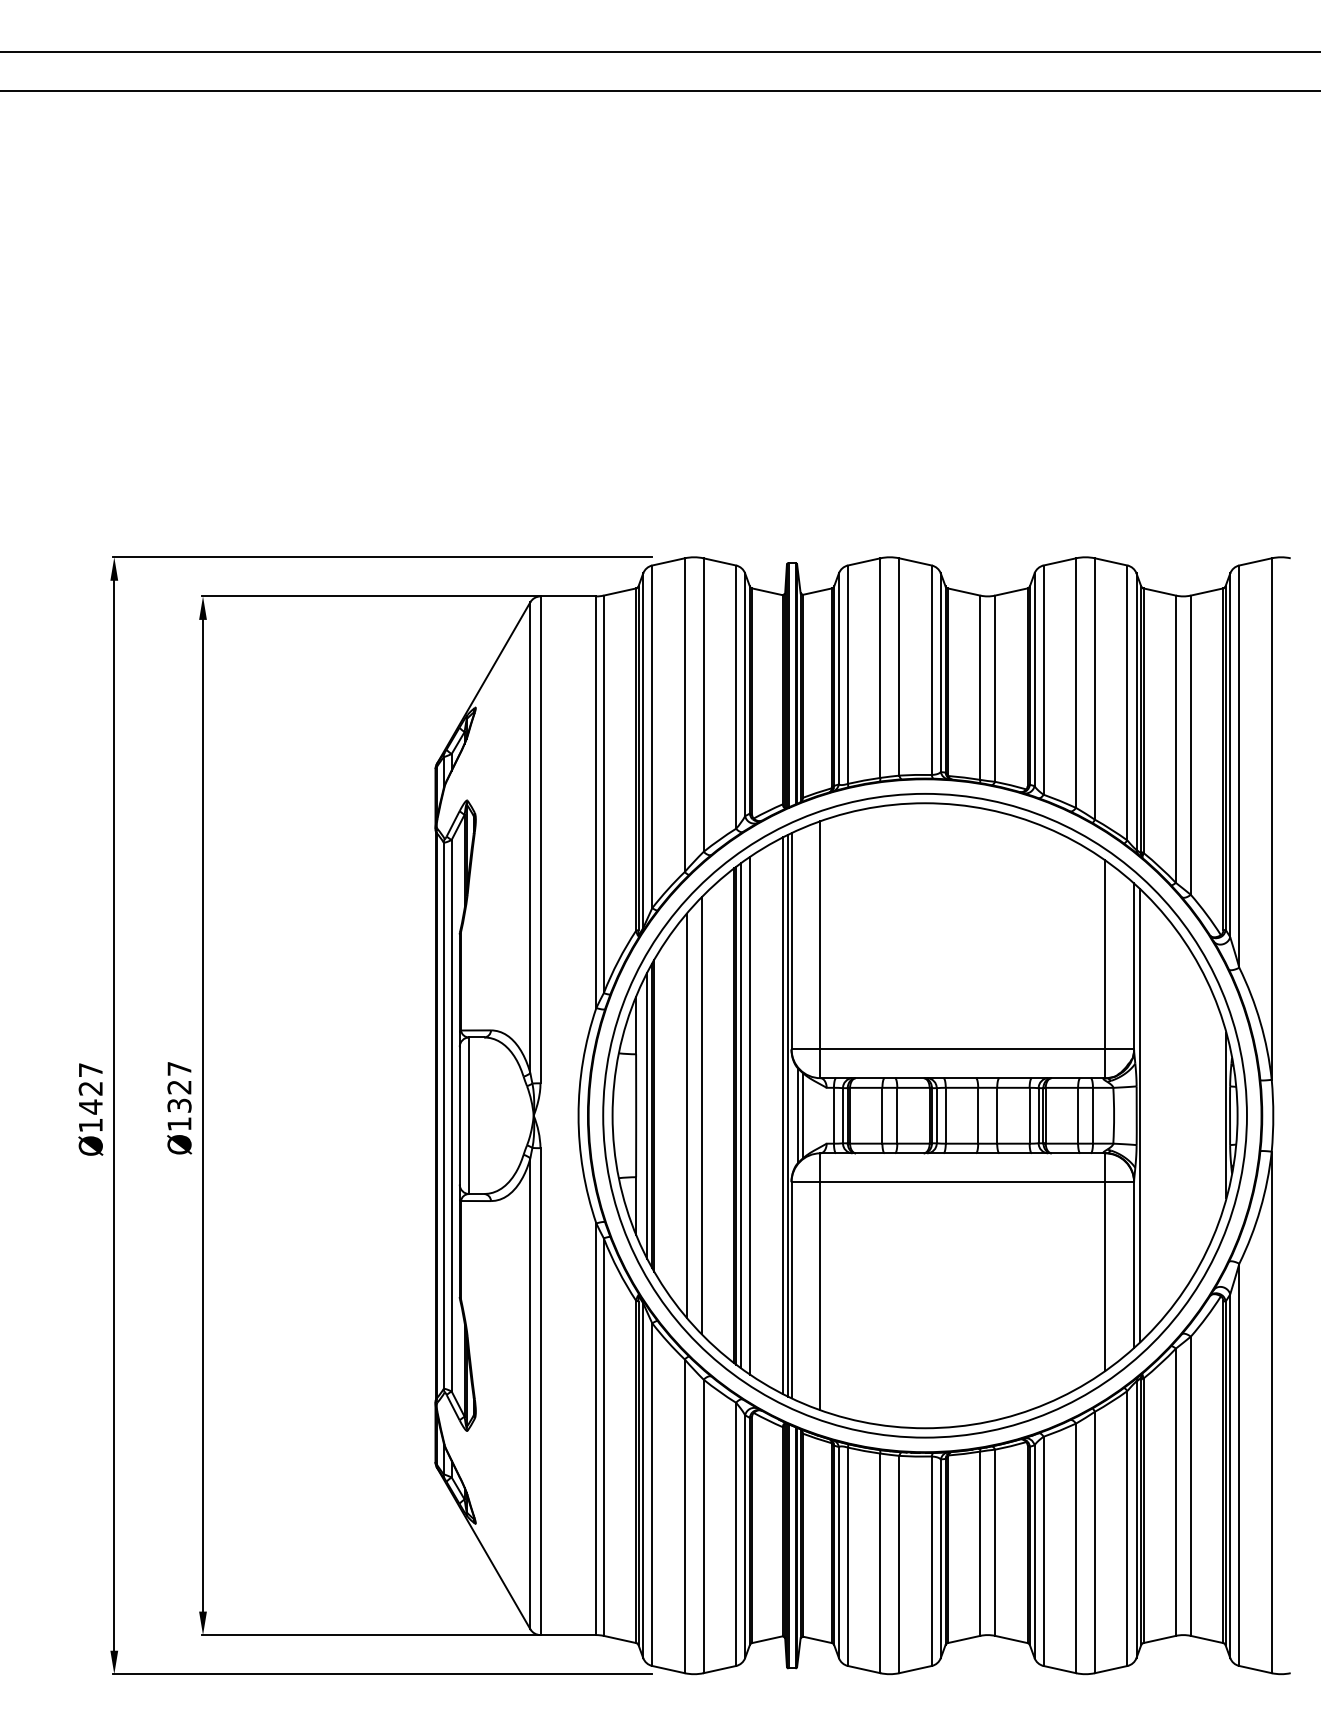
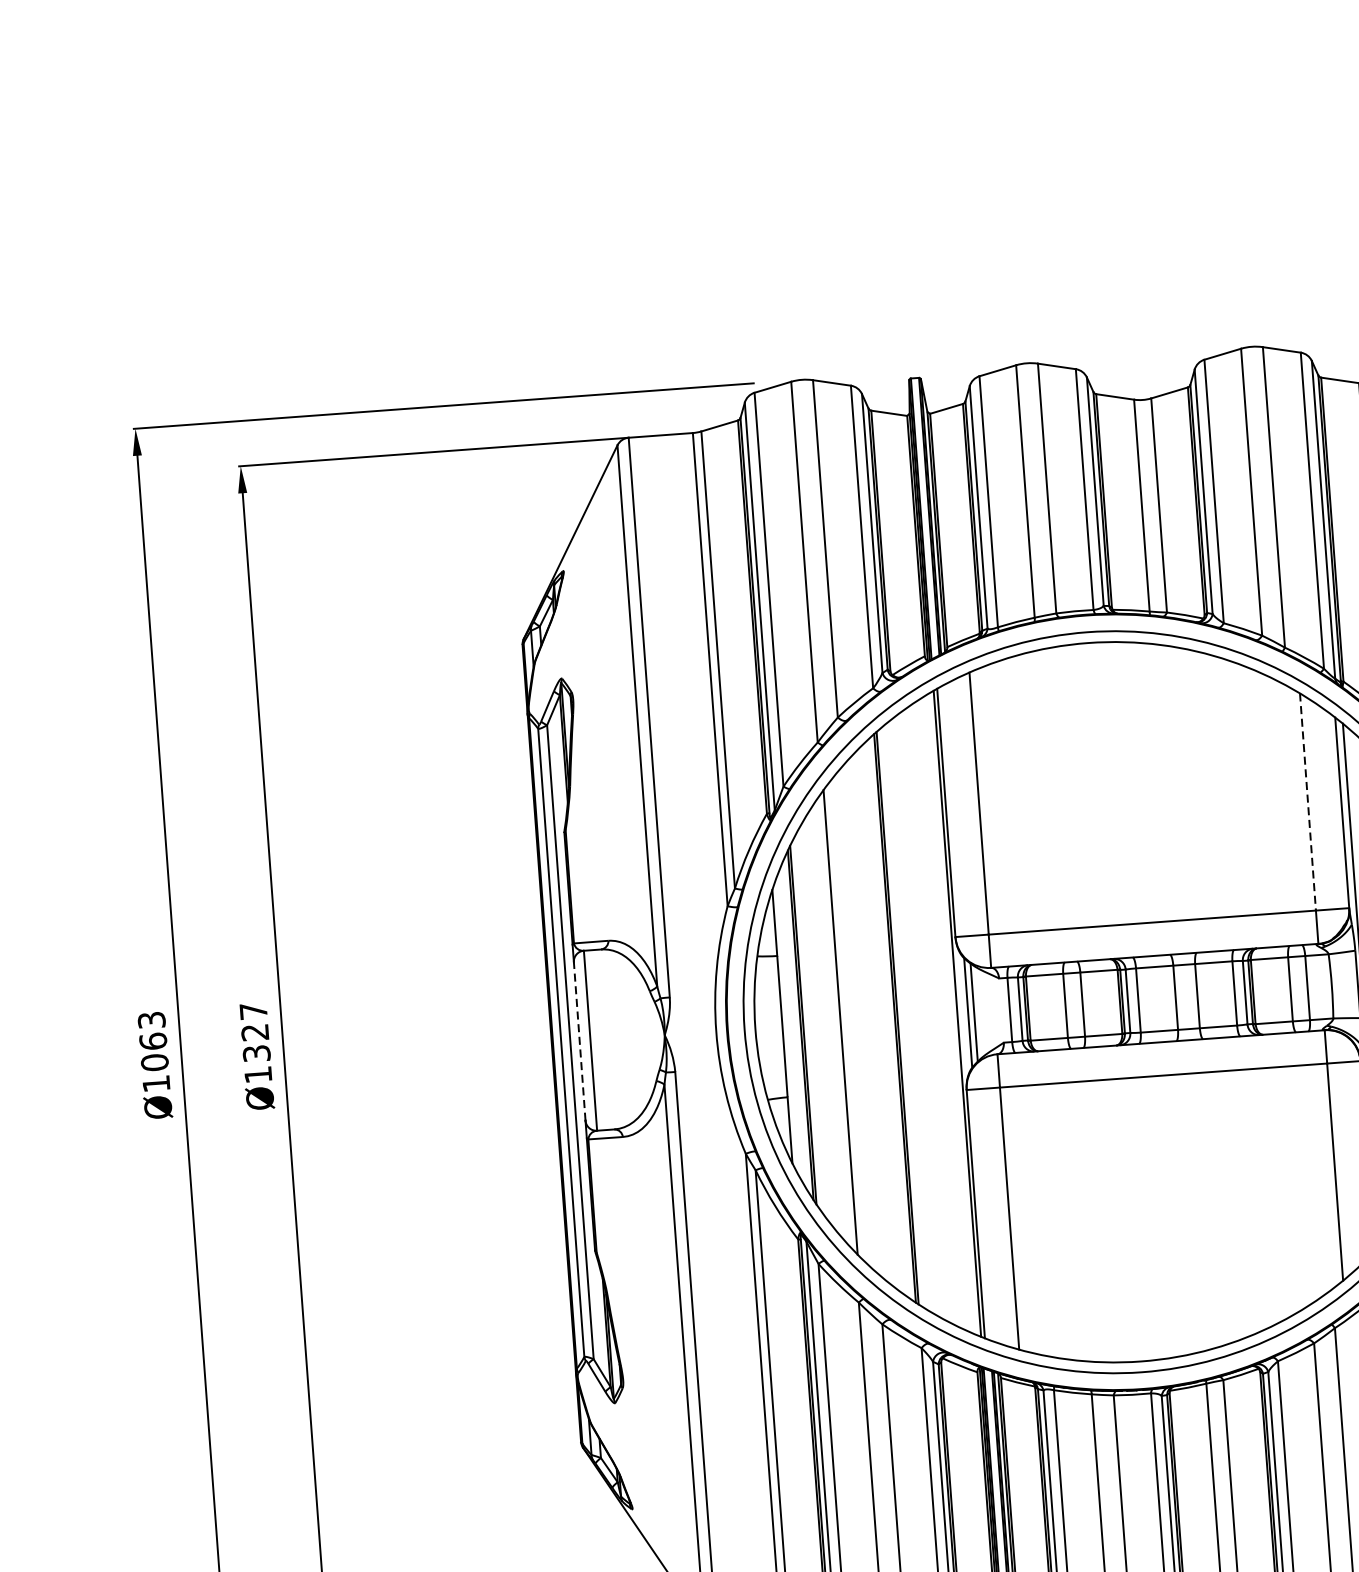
line: (1105, 955) -> (1308, 802), solid -> dashed
text: (90, 1088) -> (152, 1041), Ø1427 -> Ø1063
line: (459, 1115) -> (579, 1041), solid -> dashed
line: (647, 1115) -> (795, 1025), removed
line: (701, 1115) -> (857, 1020), removed
line: (741, 1115) -> (903, 1017), removed
line: (750, 1115) -> (913, 1016), removed
line: (782, 1115) -> (950, 1014), removed

